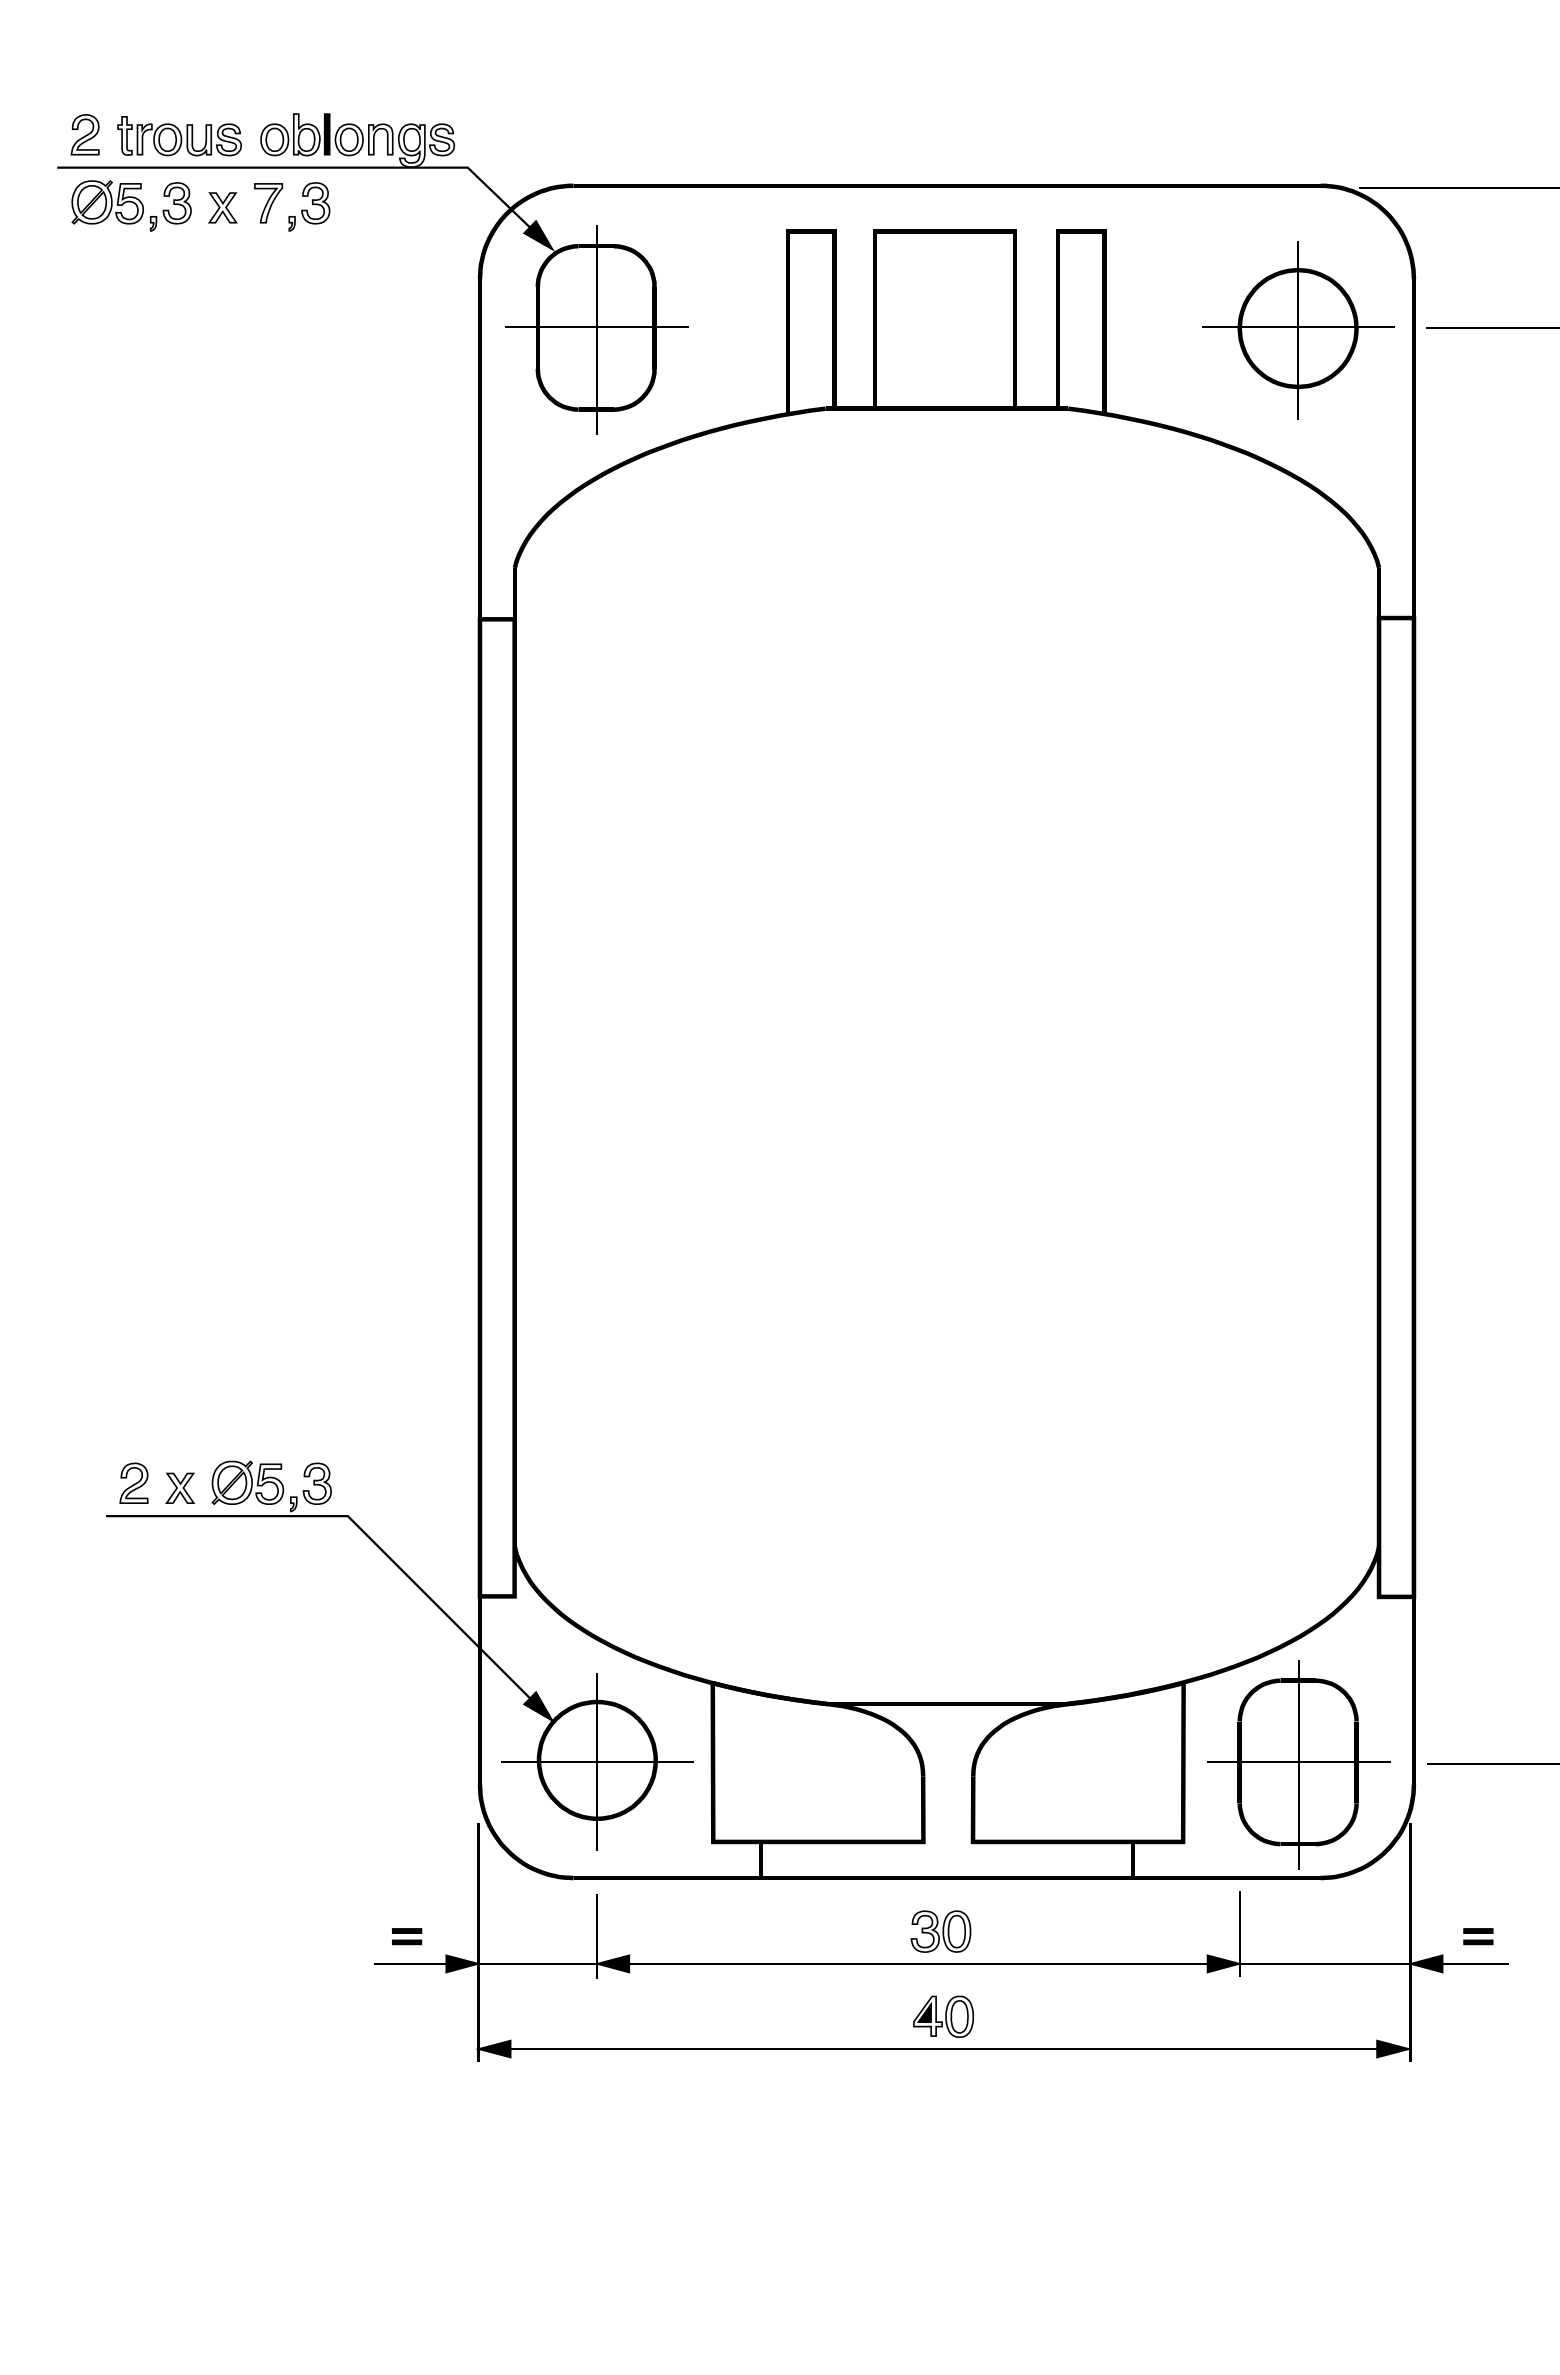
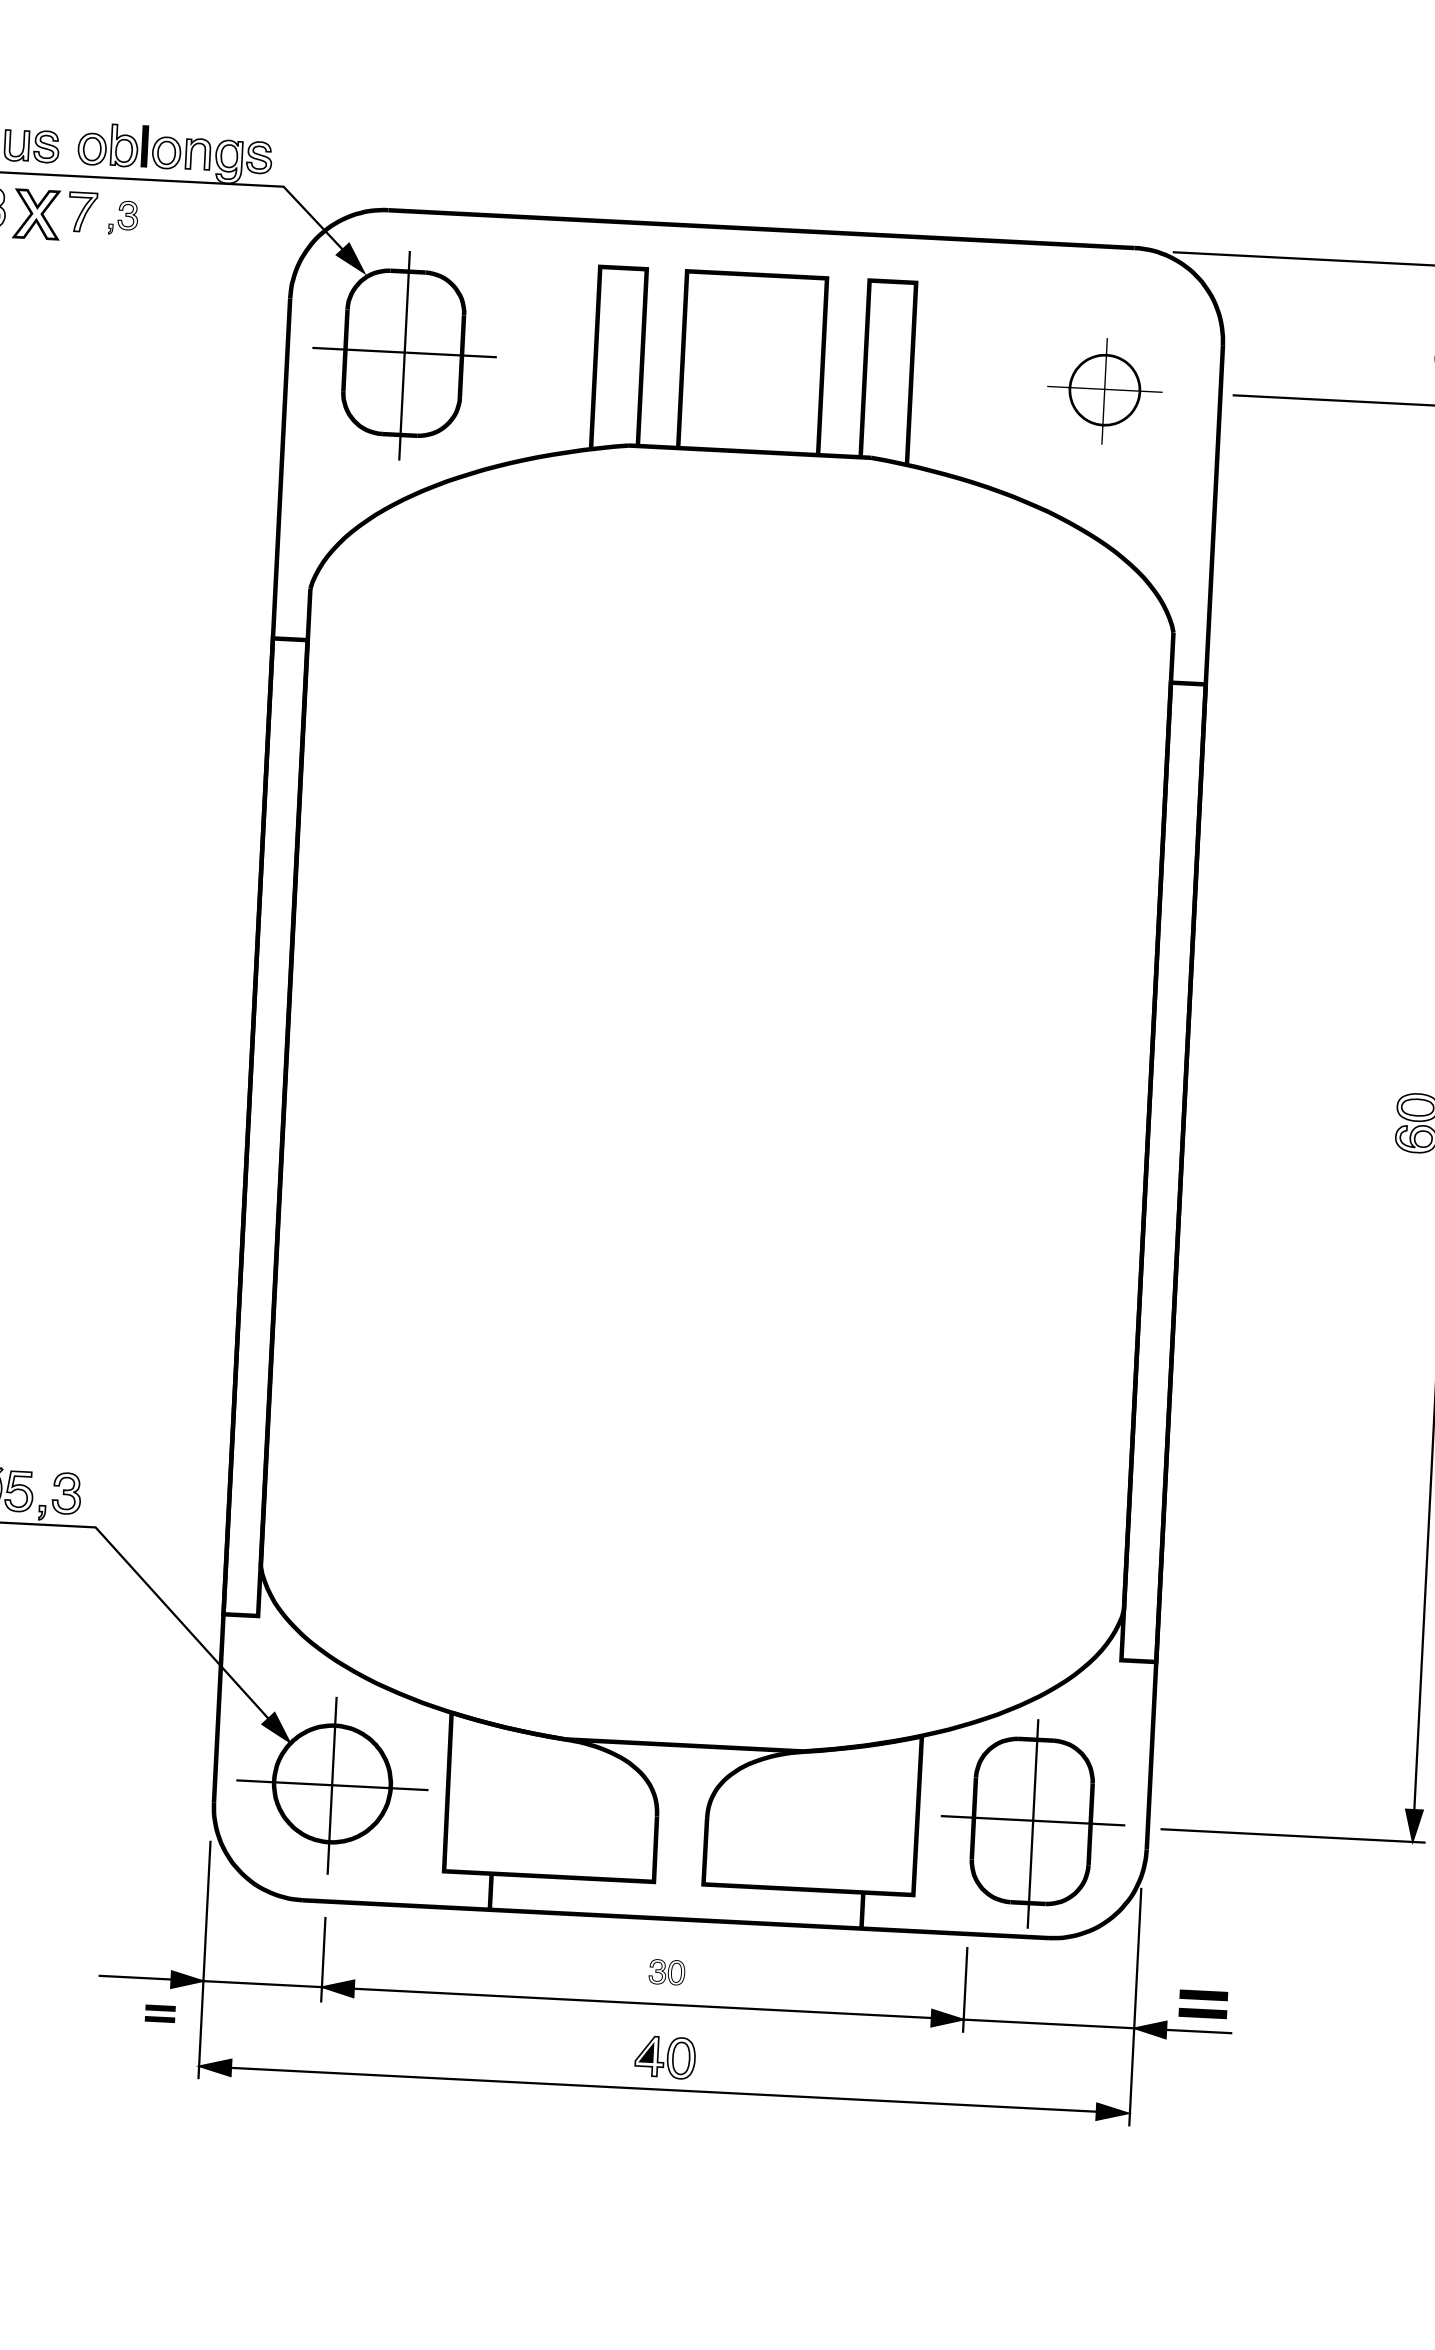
part: (309, 206) -> (123, 217), size x0.7
part: (222, 207) -> (36, 214), size x1.6
part: (1298, 330) -> (1105, 391), size x0.6
part: (940, 1931) -> (666, 1972), size x0.6
part: (407, 1936) -> (160, 2013), moved
part: (1478, 1936) -> (1203, 2004), size x1.6

